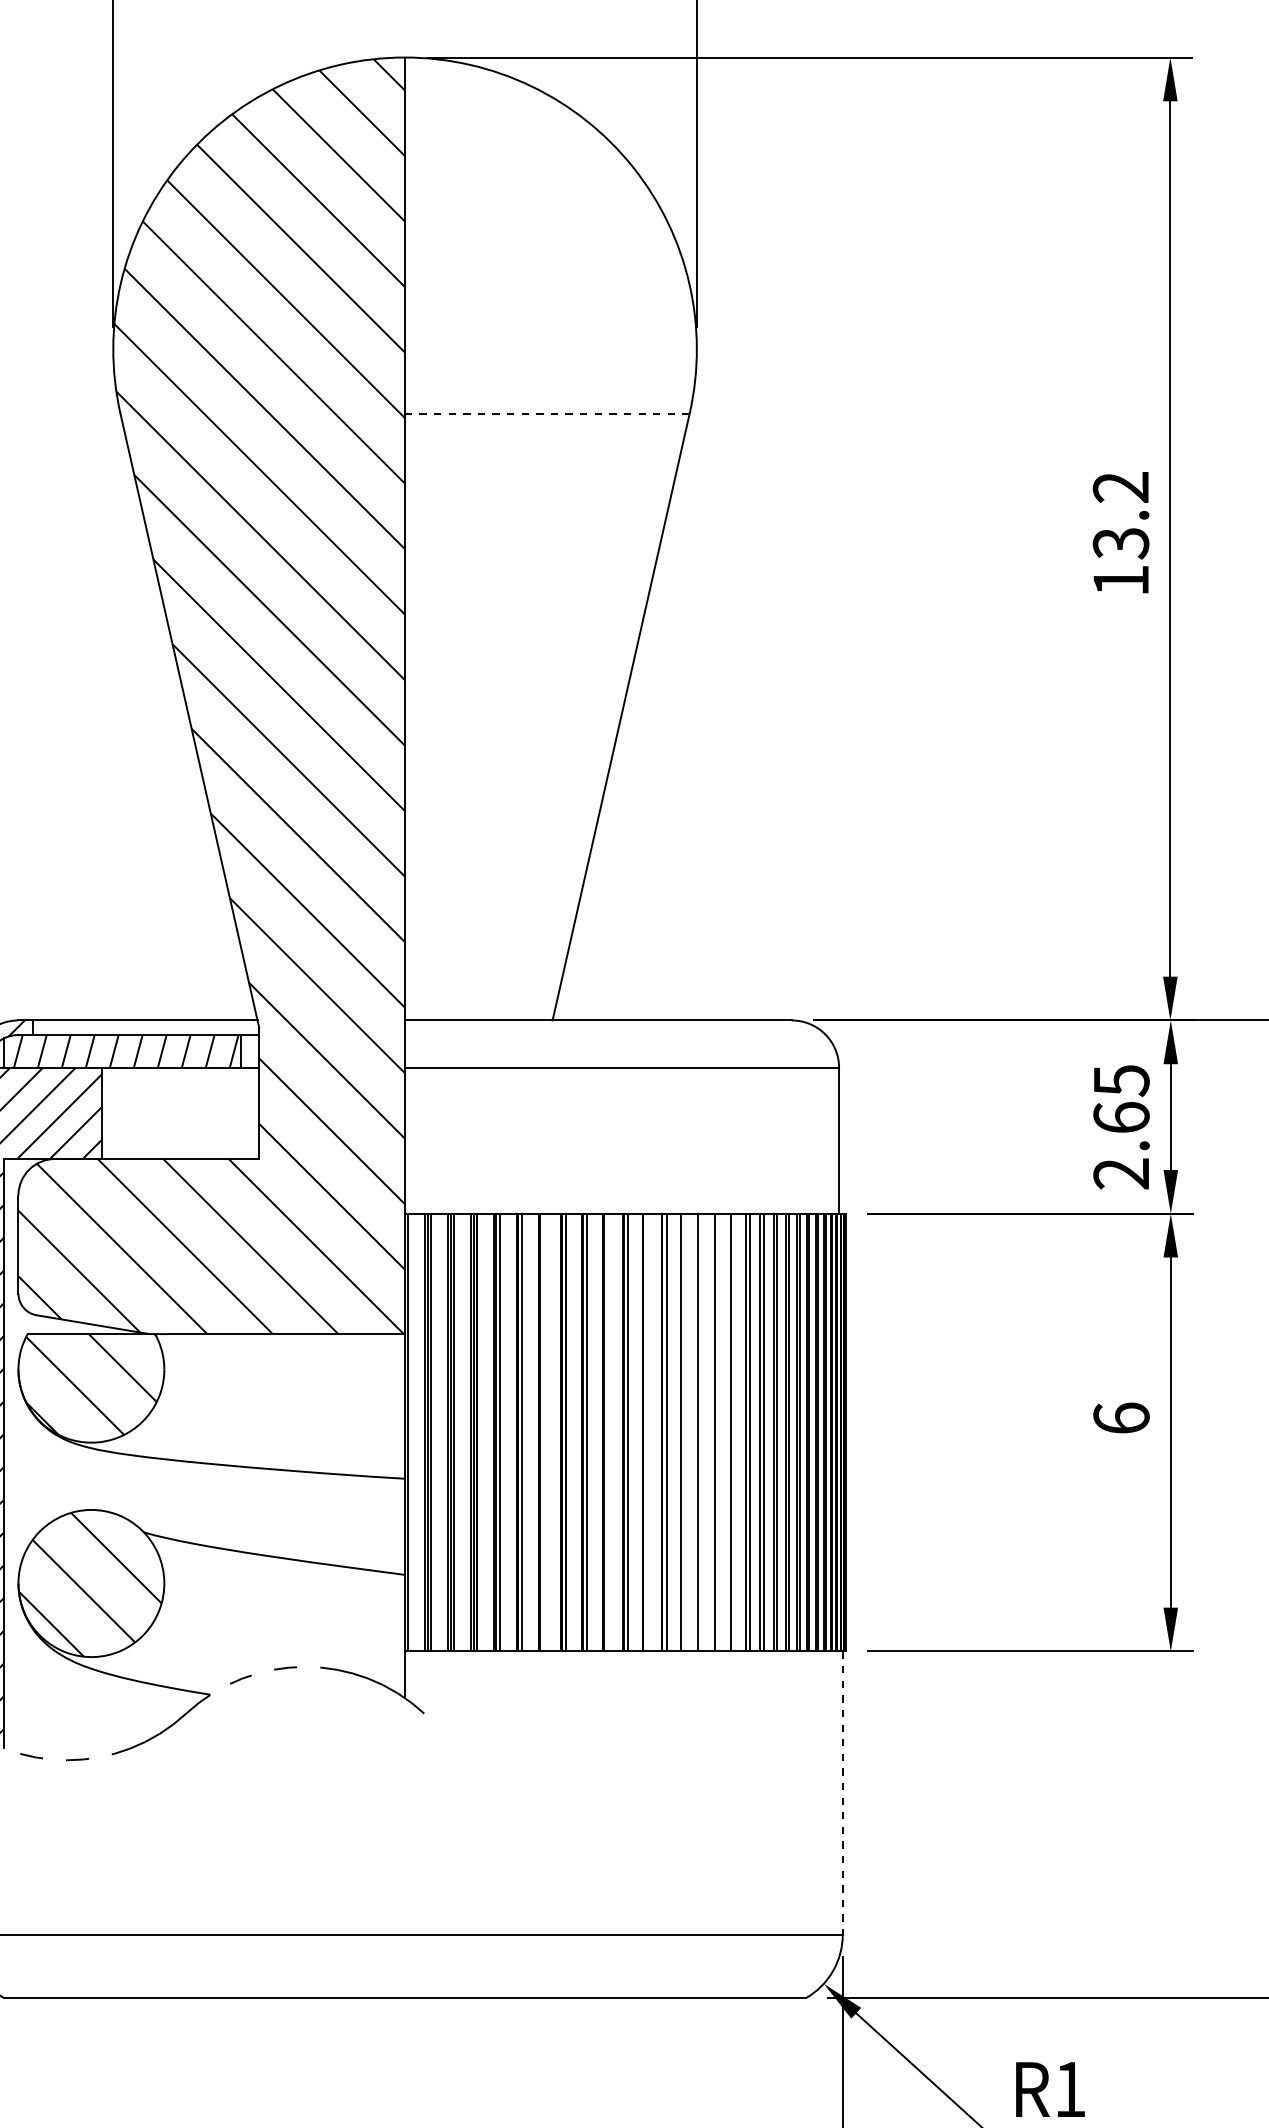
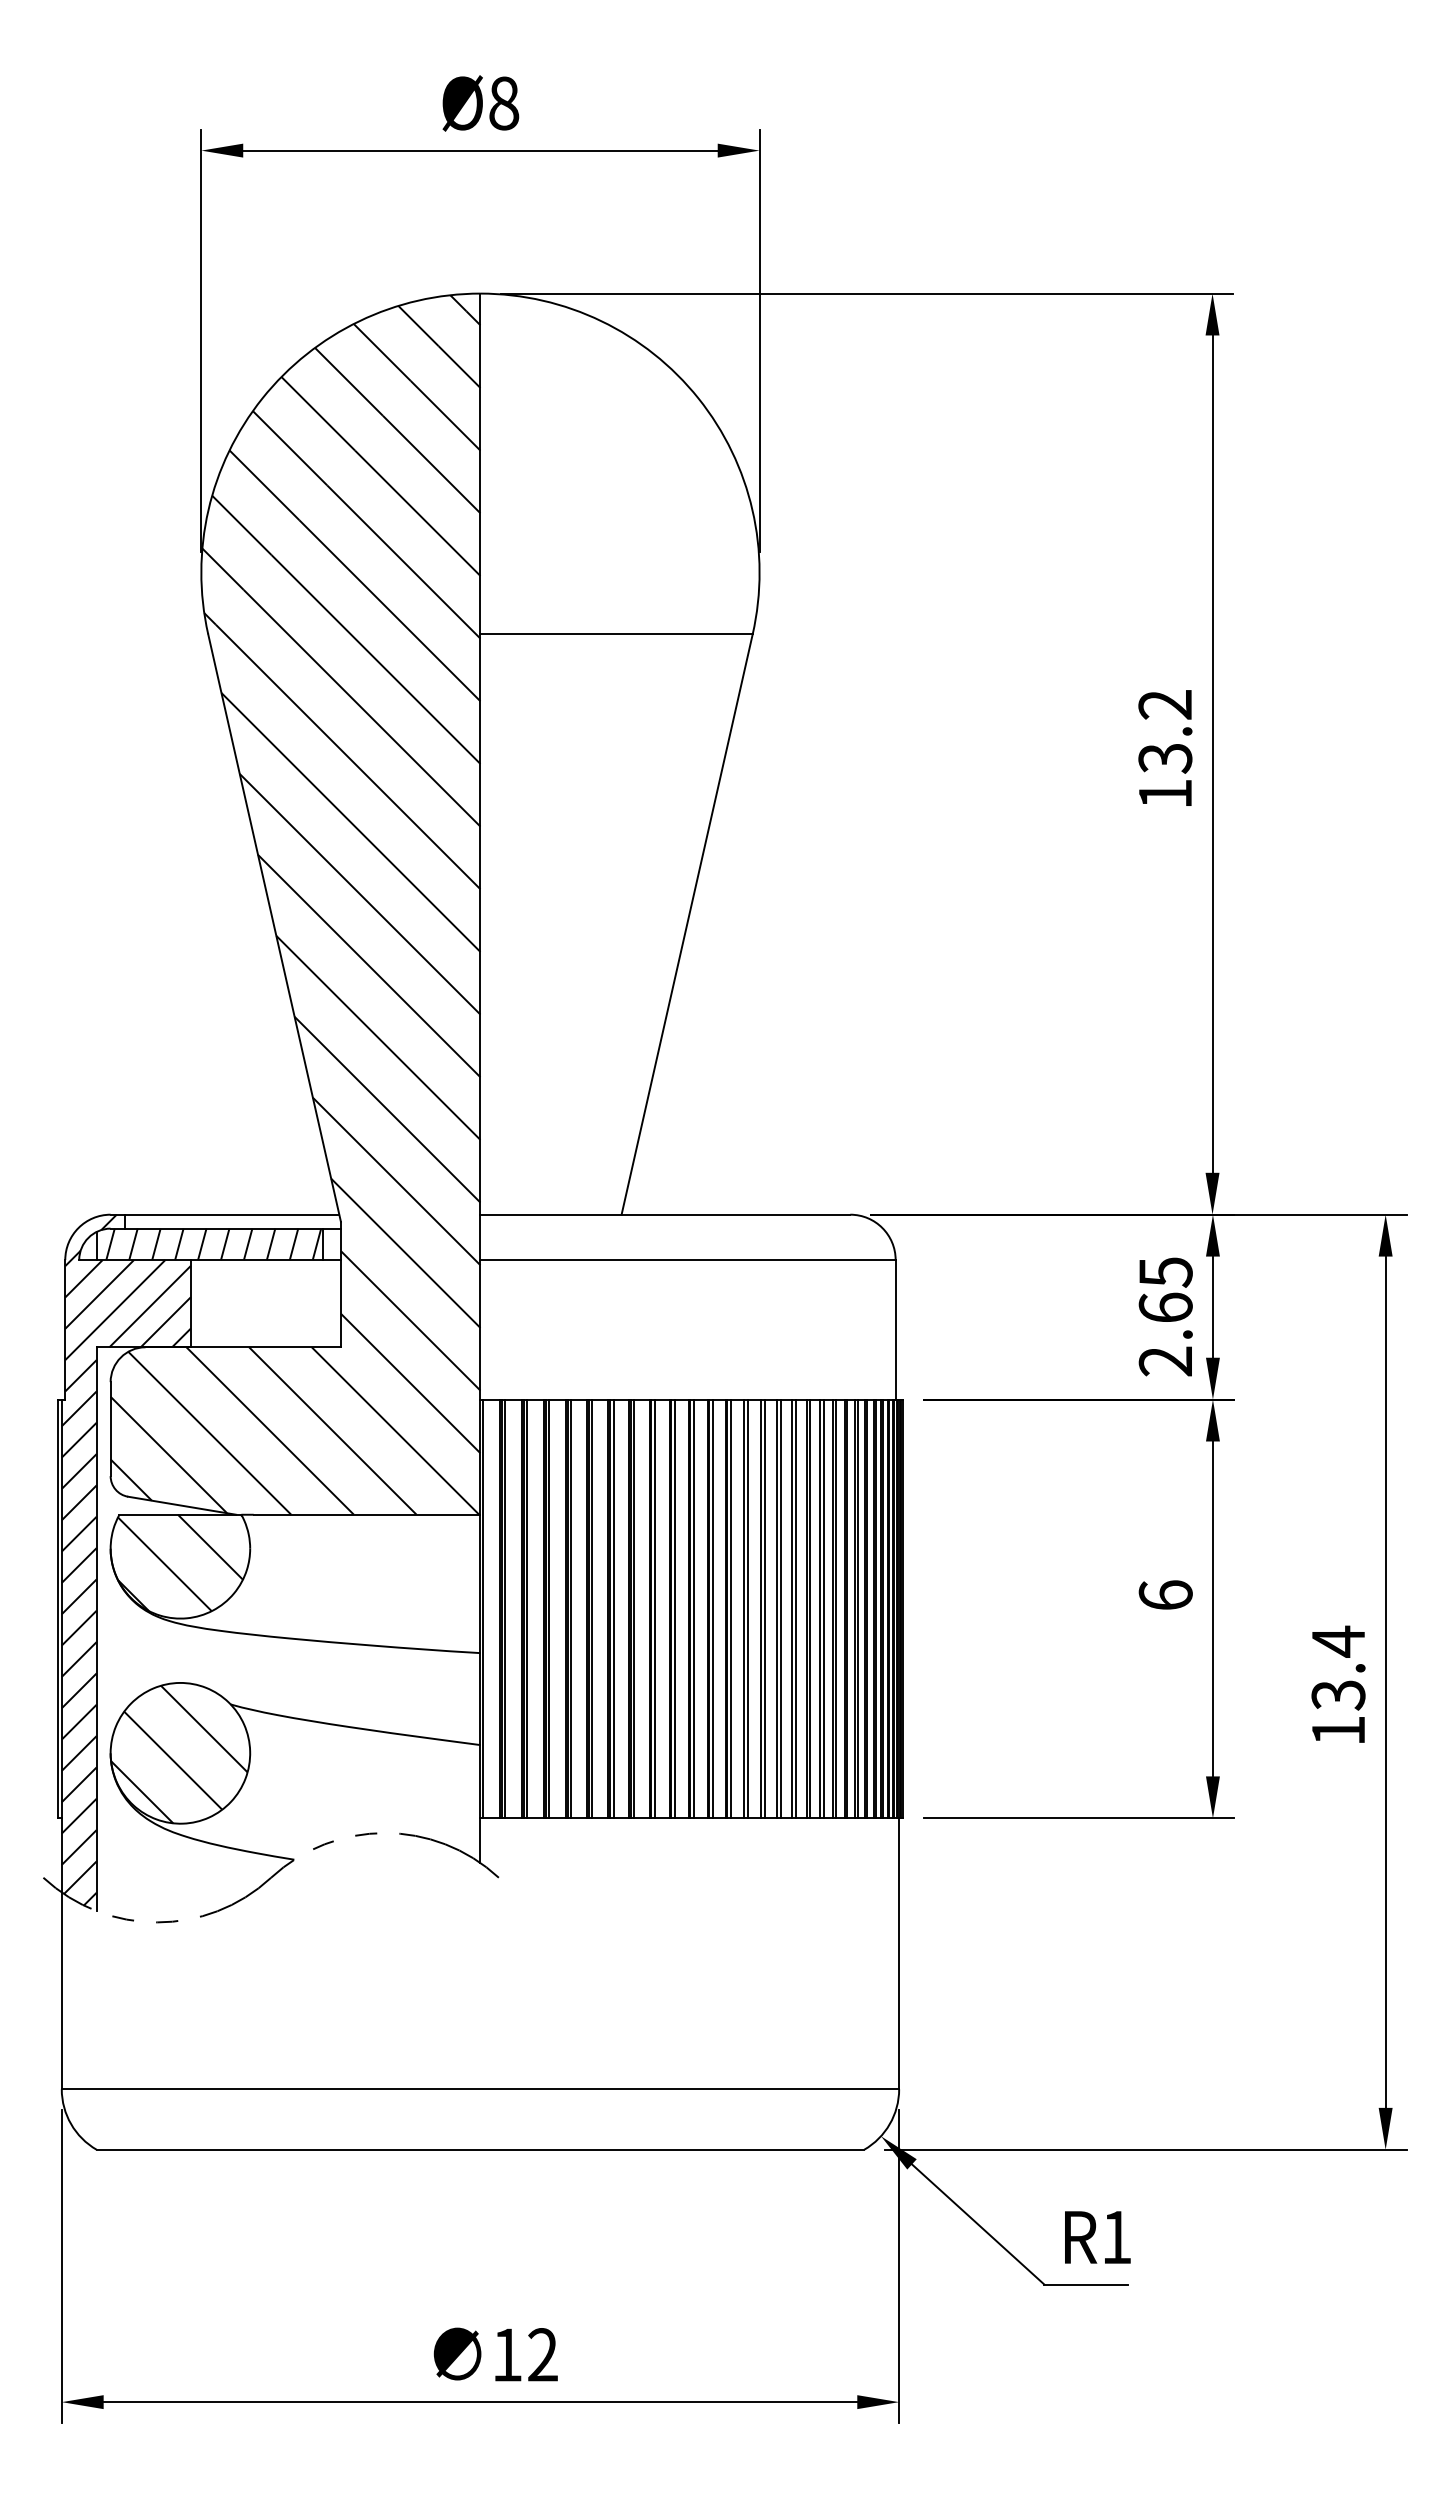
line: (547, 413) -> (616, 634), dashed -> solid
line: (544, 1432) -> (613, 1608), added
line: (607, 1432) -> (674, 1608), added
line: (647, 1432) -> (712, 1608), added
line: (685, 1432) -> (748, 1608), added
line: (702, 1432) -> (764, 1608), added
line: (718, 1432) -> (780, 1608), added
line: (735, 1432) -> (796, 1608), added
line: (843, 1792) -> (899, 1953), dashed -> solid

